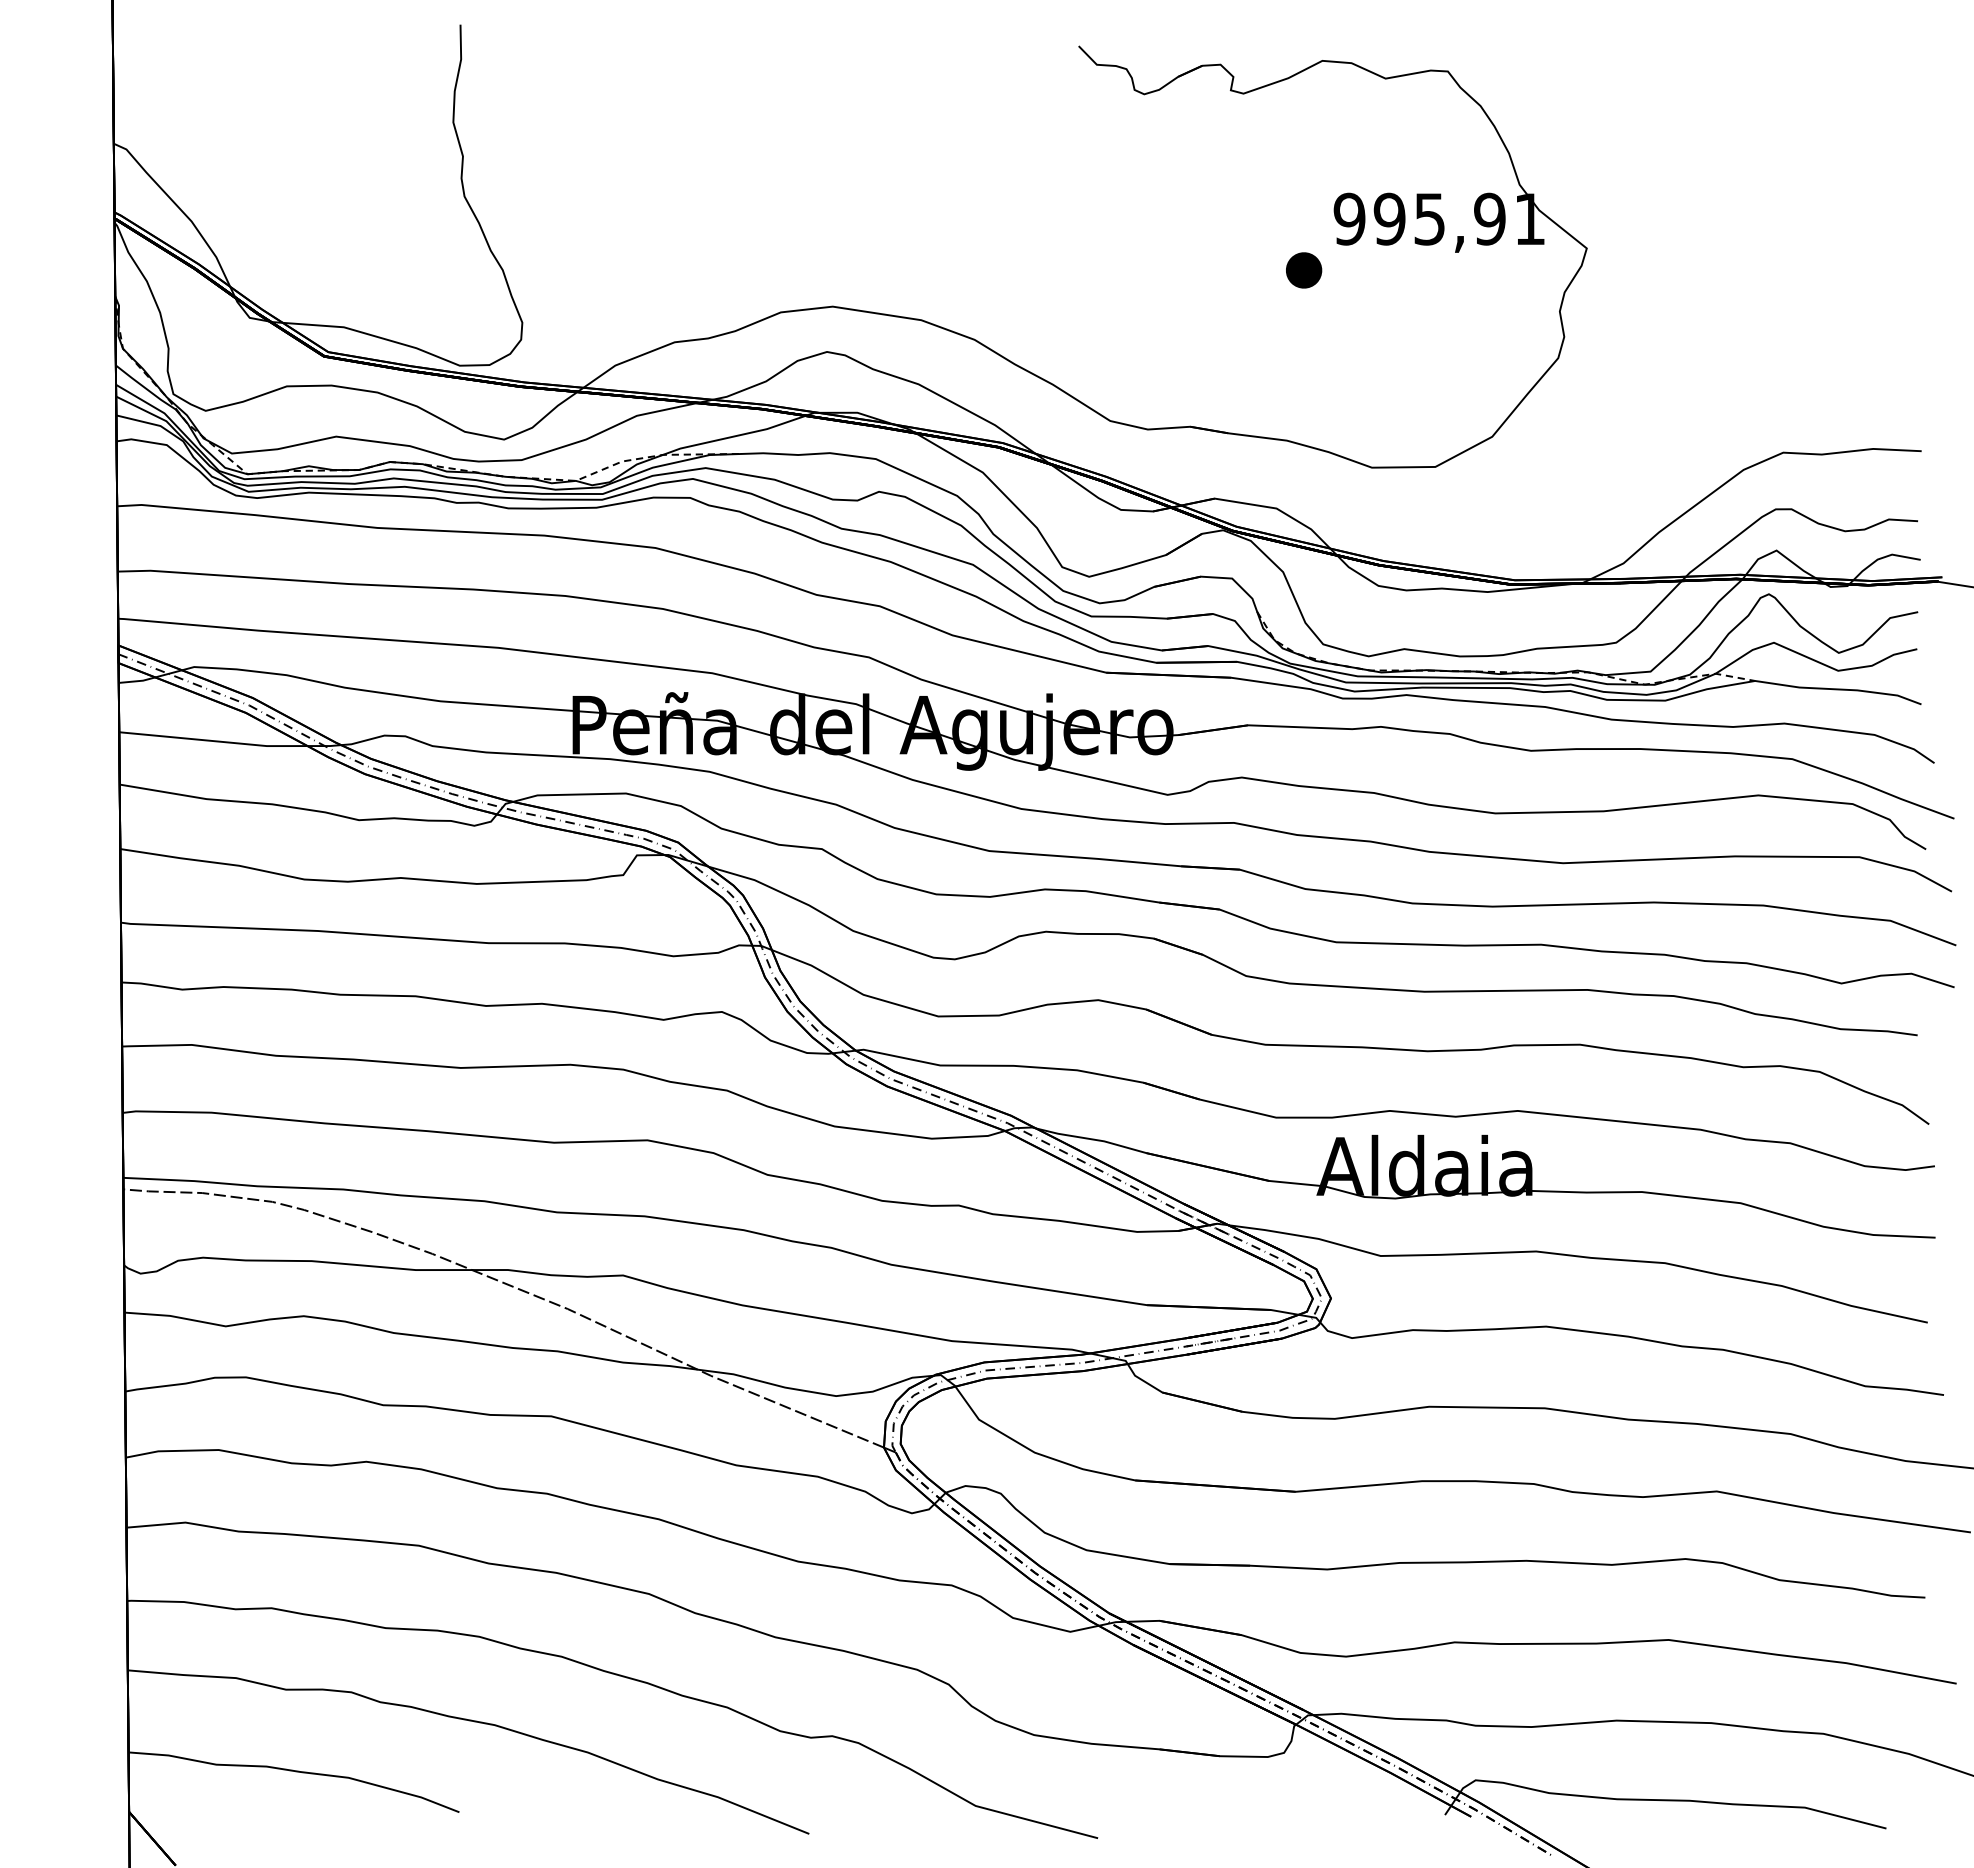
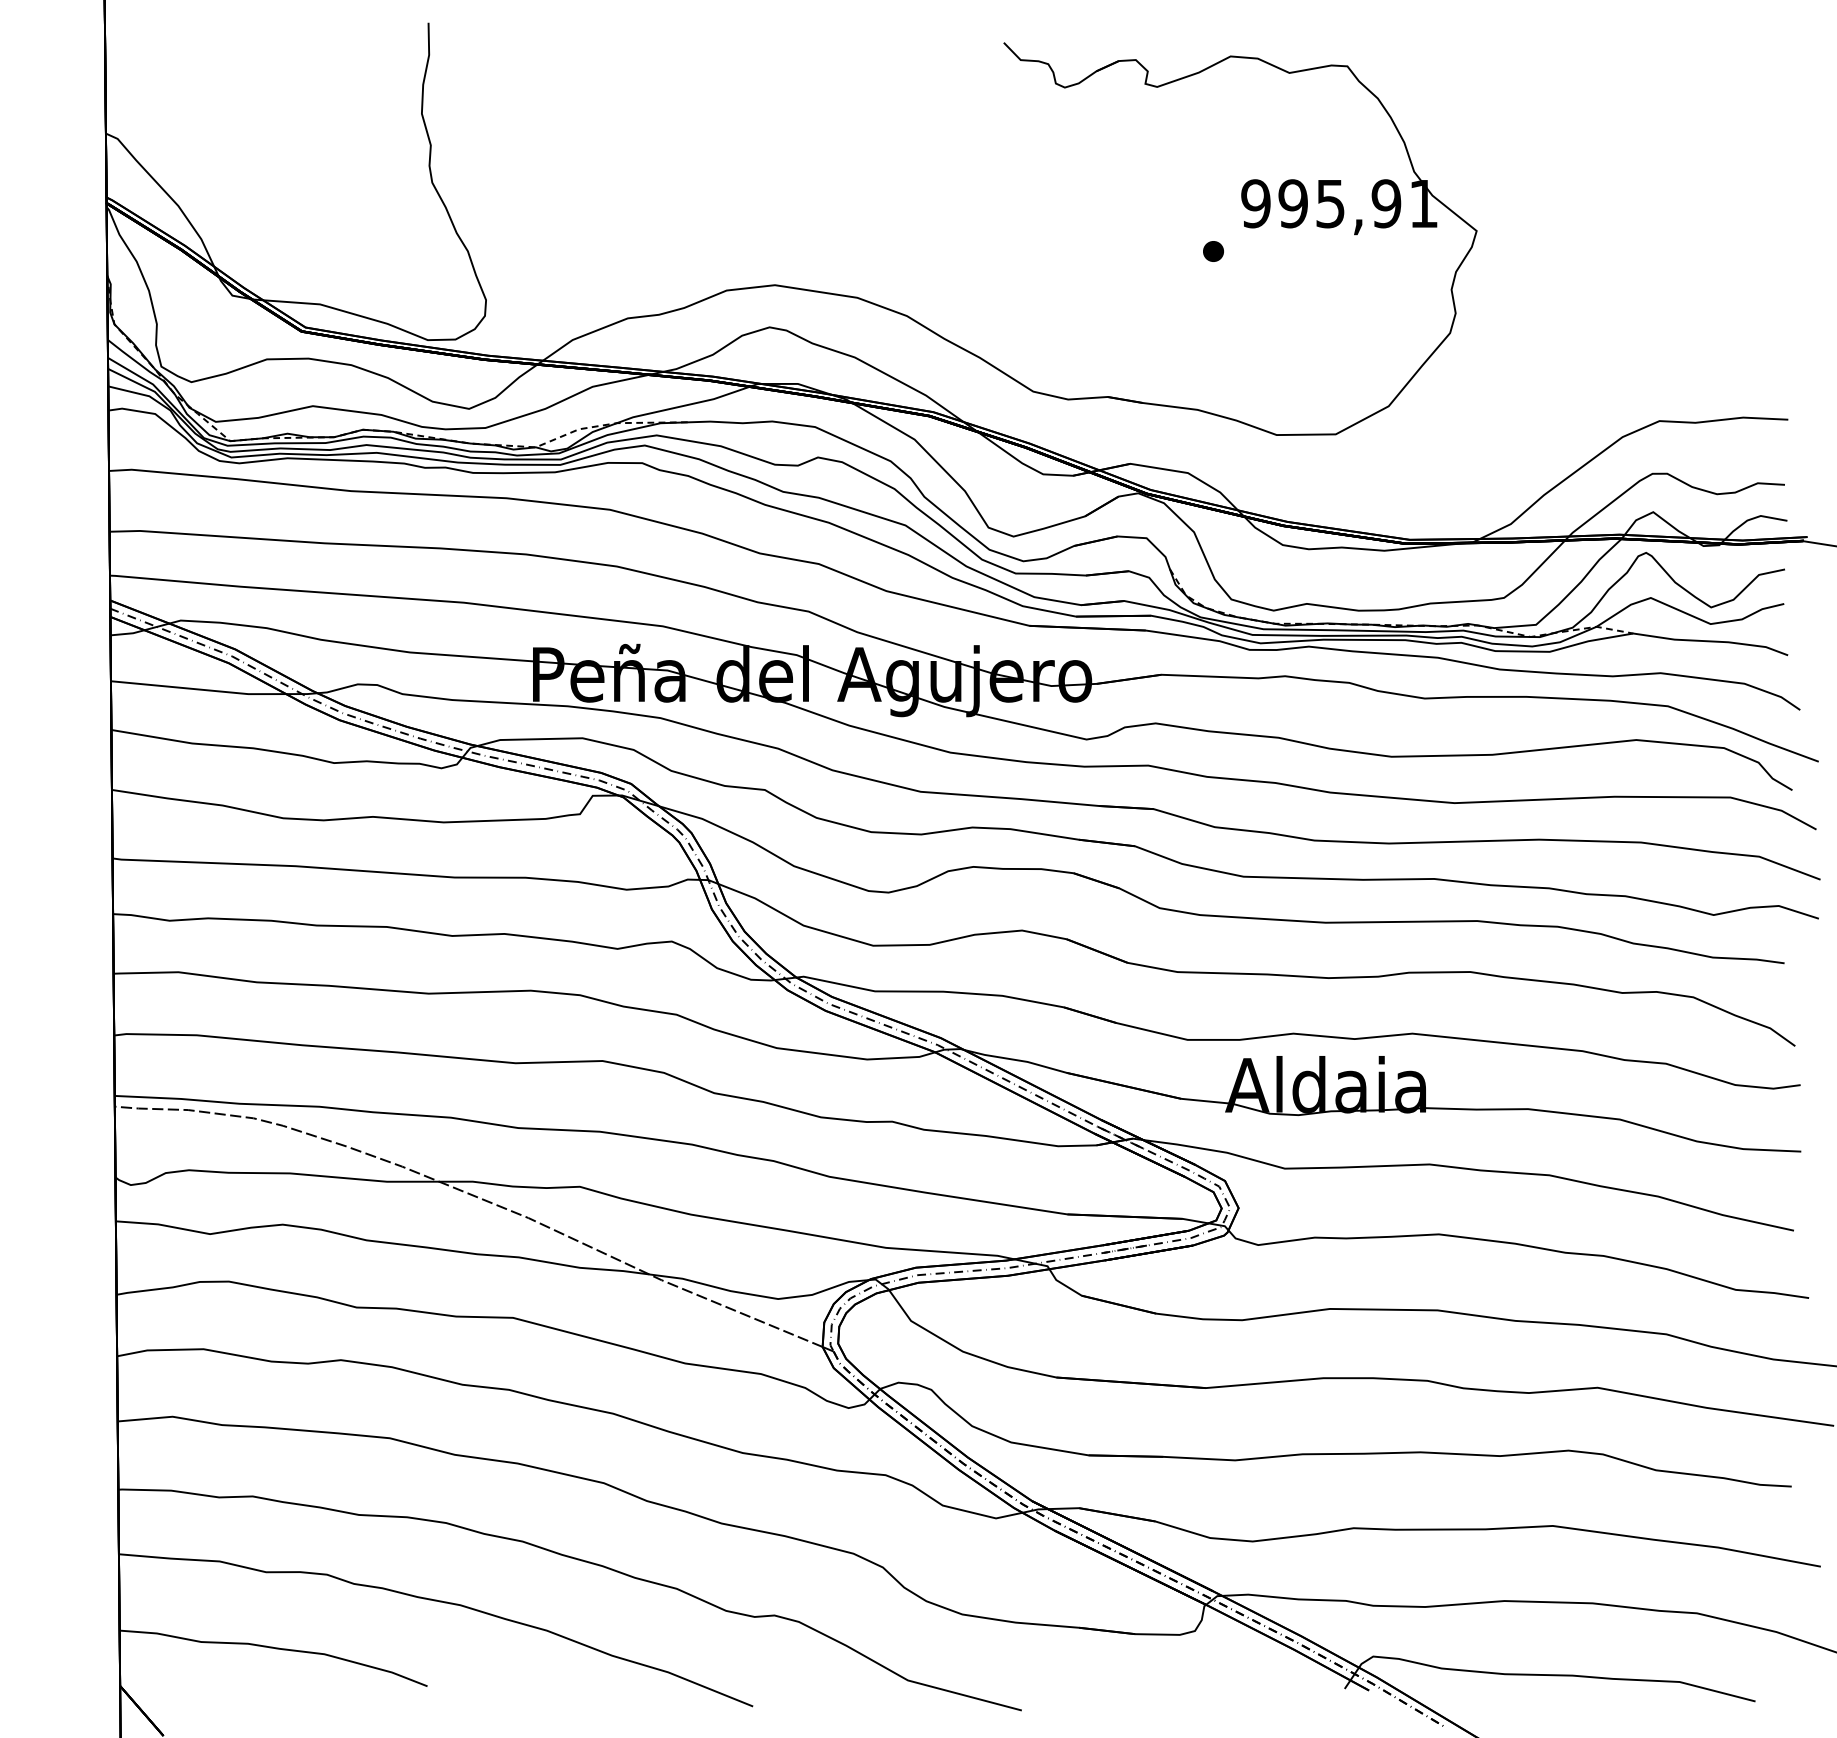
part: (1303, 270) -> (1213, 251), size x0.62

